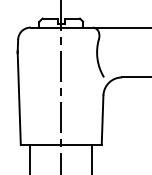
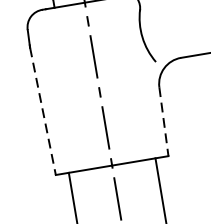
line: (19, 99) -> (43, 112), solid -> dashed
line: (102, 120) -> (163, 122), solid -> dashed

